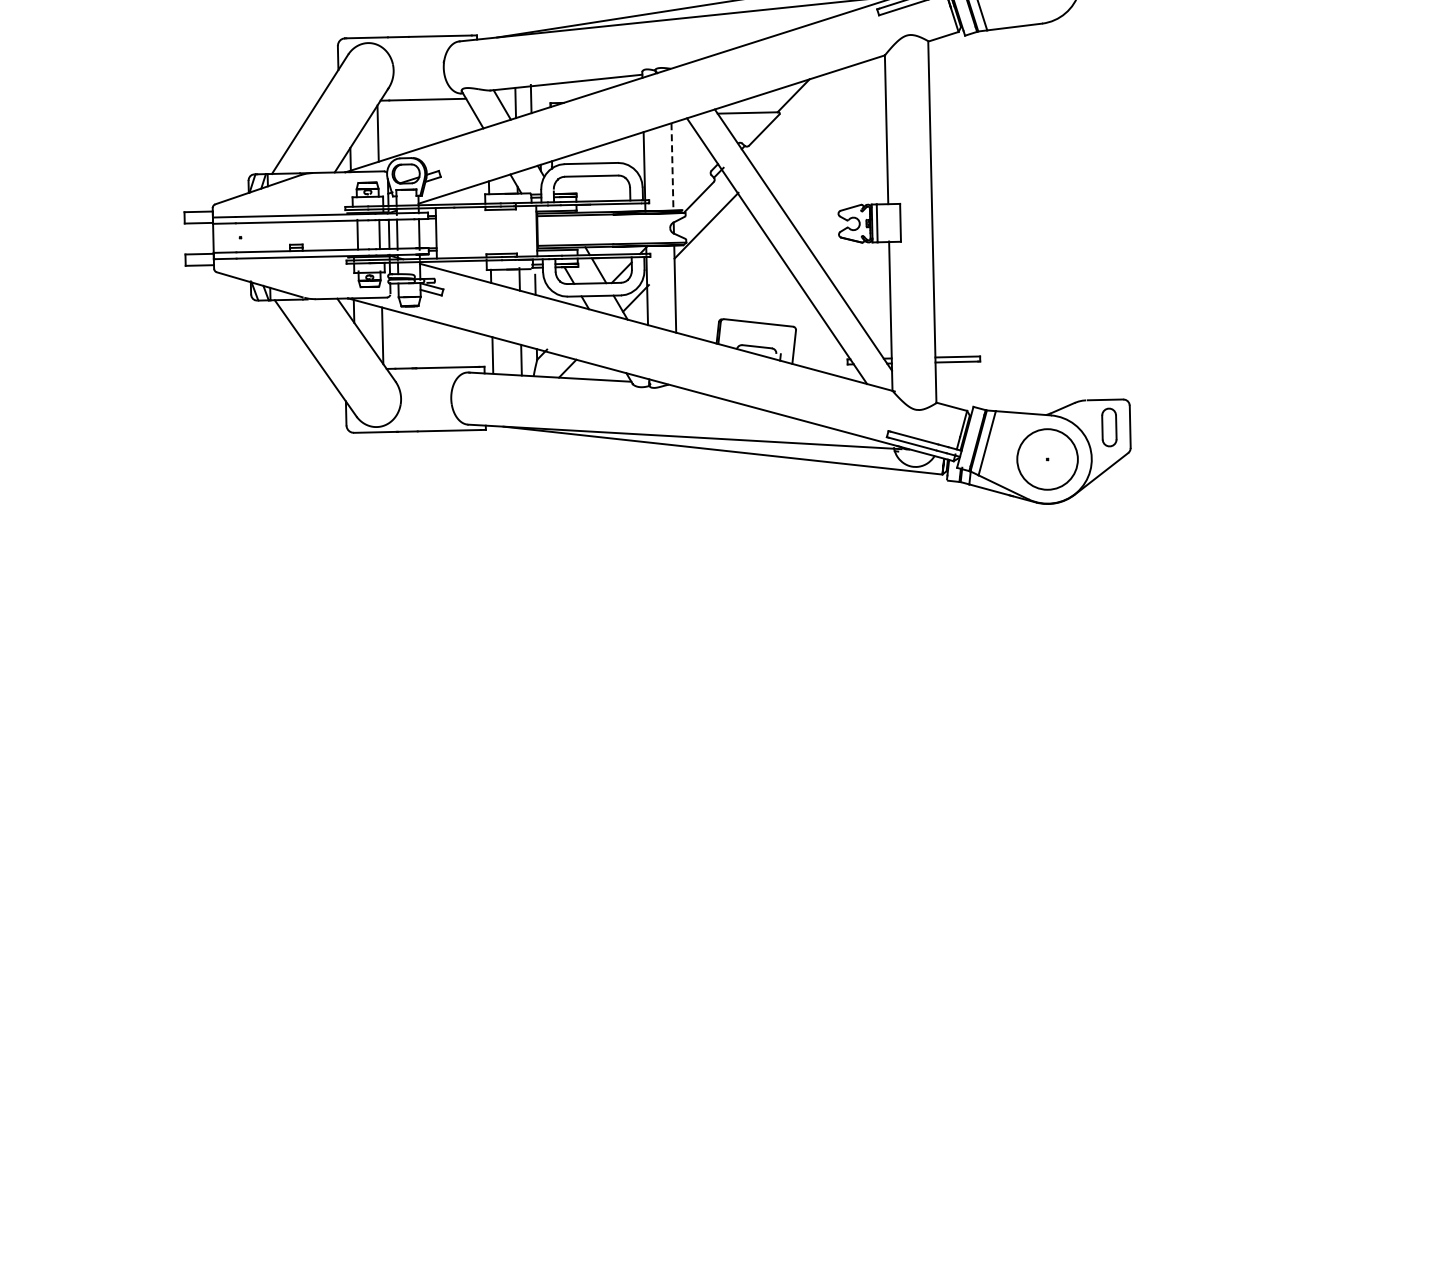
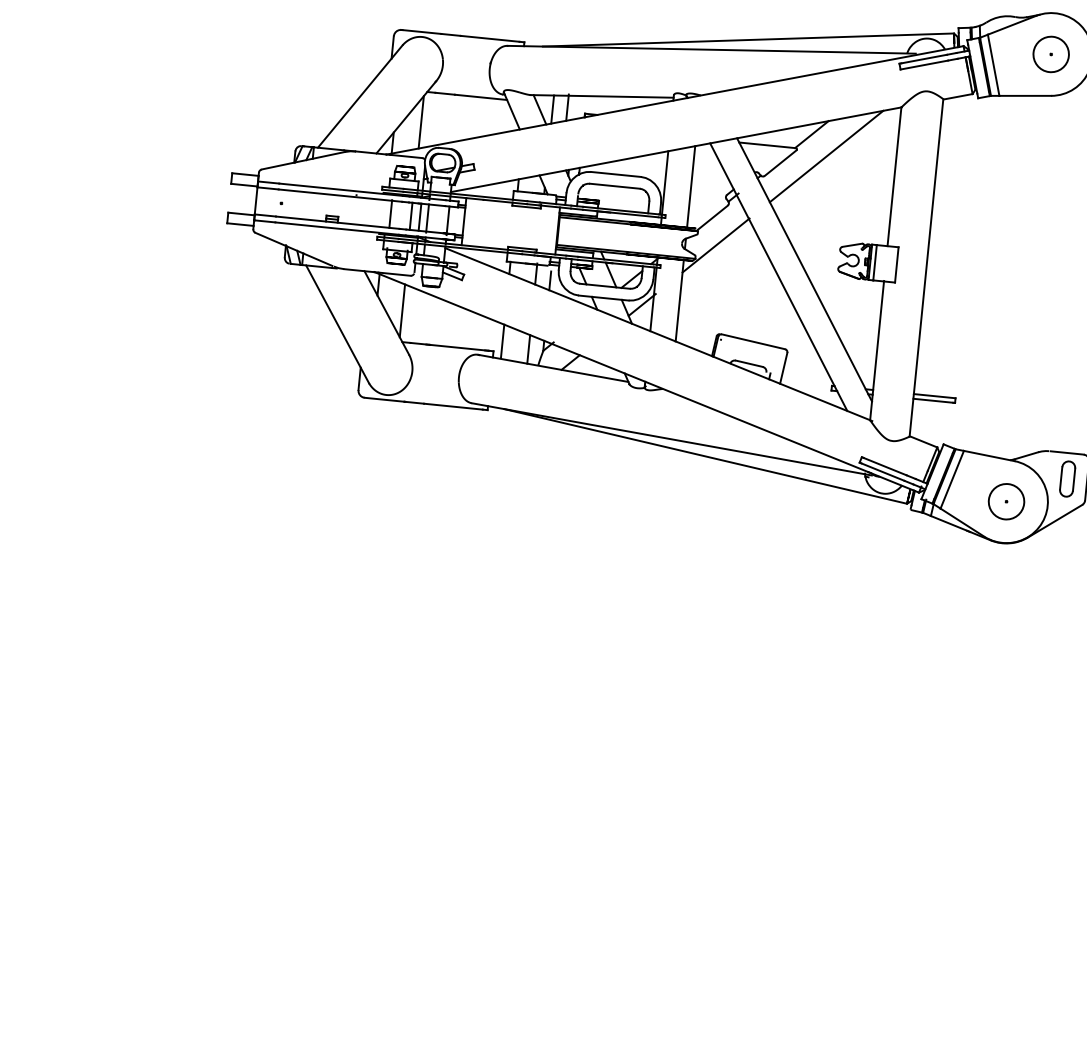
line: (811, 116) -> (826, 155), added
line: (672, 166) -> (691, 186), dashed -> solid
circle: (1047, 459) -> (1006, 501), size x0.62

